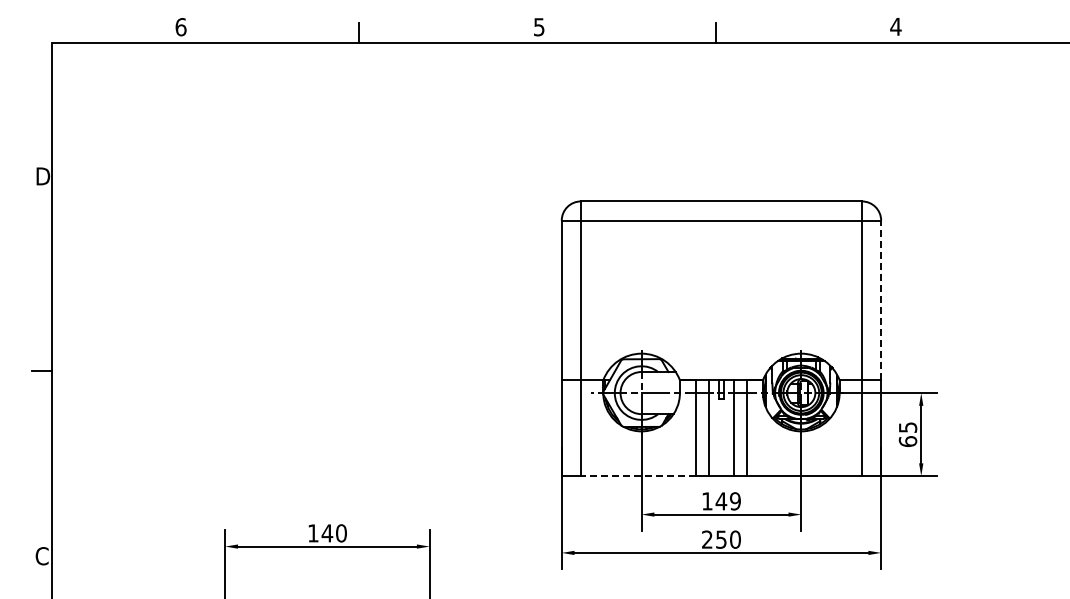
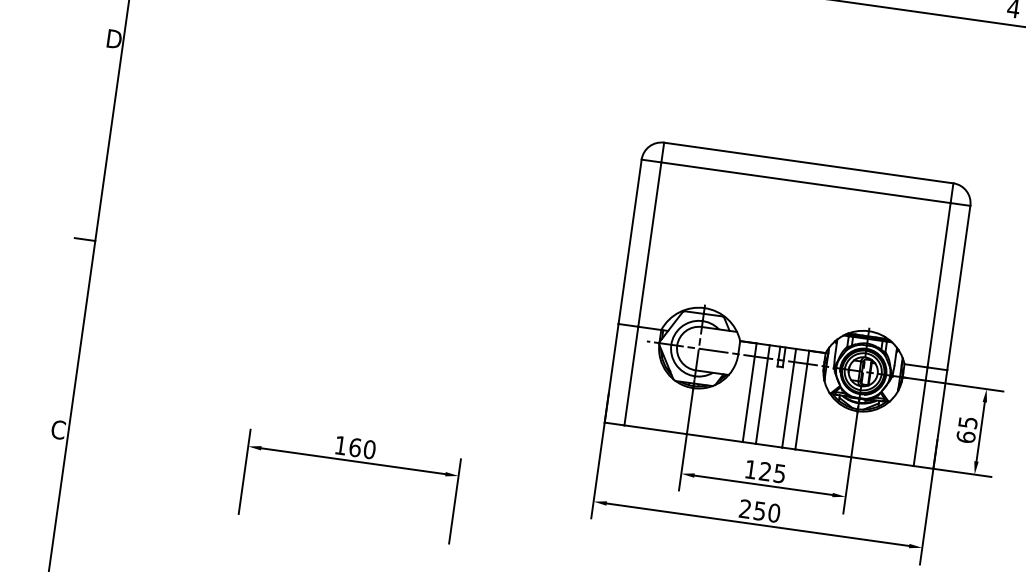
line: (881, 300) -> (959, 288), dashed -> solid
line: (637, 476) -> (682, 433), dashed -> solid
text: (727, 501) -> (771, 472), 149 -> 125
text: (327, 533) -> (355, 447), 140 -> 160

